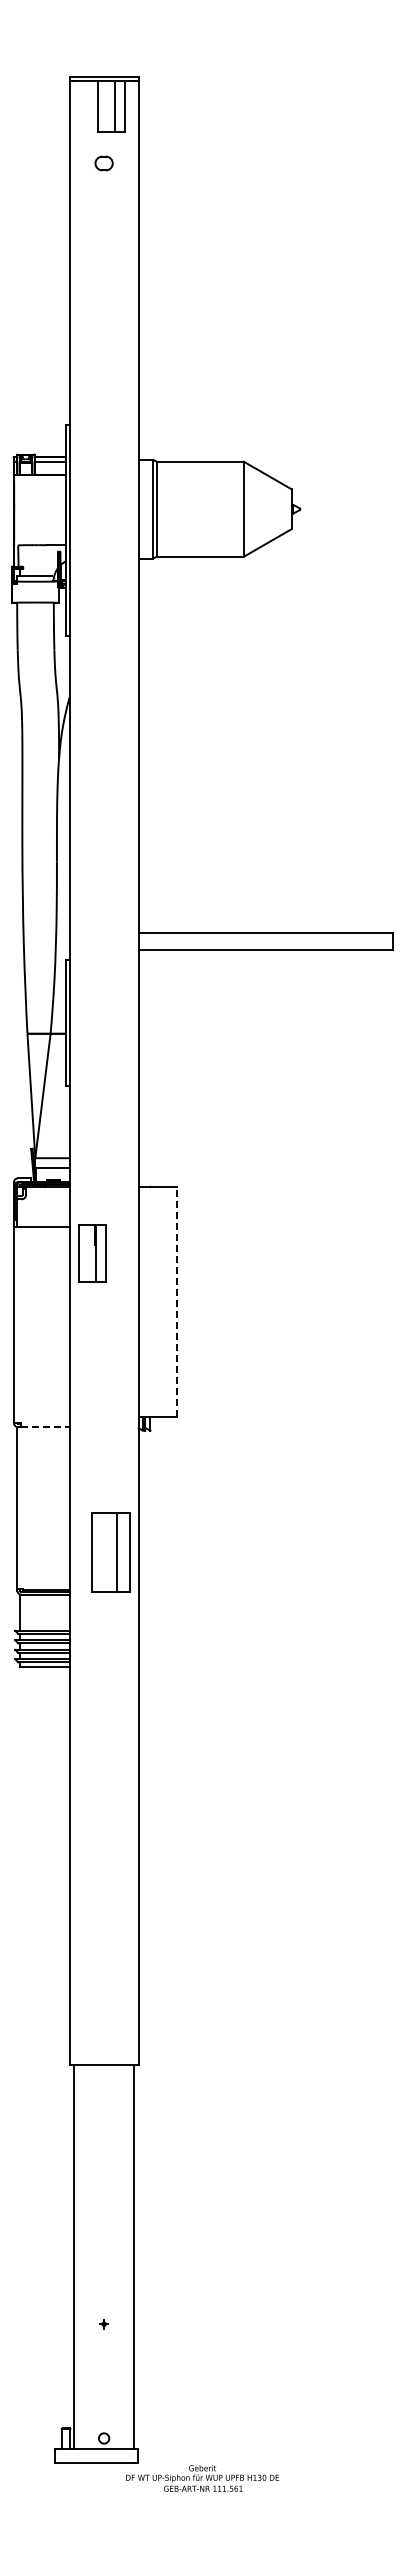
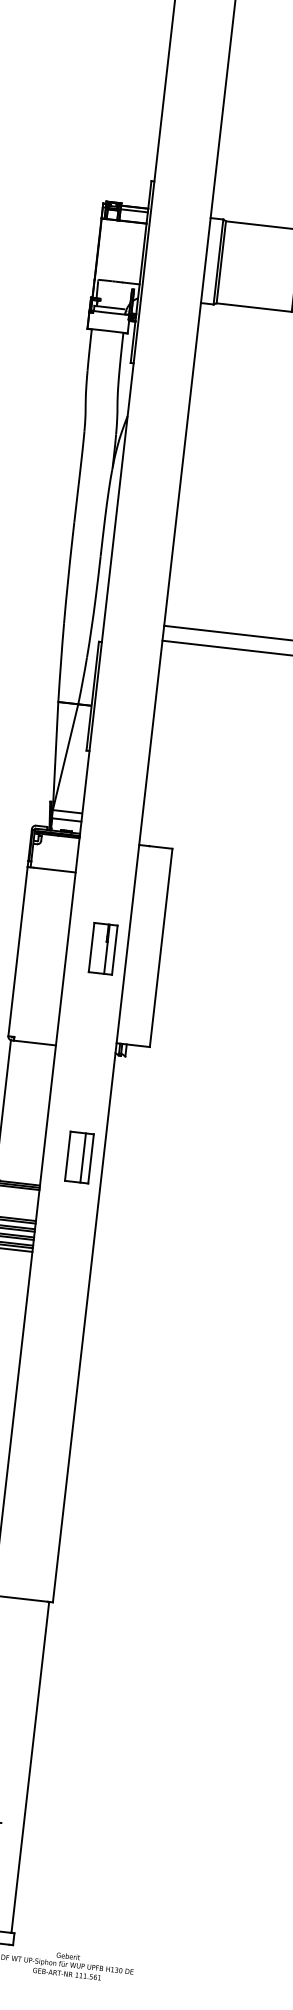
part: (92, 1253) -> (103, 948), moved
line: (177, 1301) -> (161, 947), dashed -> solid
line: (45, 1427) -> (35, 1043), dashed -> solid
part: (111, 1552) -> (79, 1157), size x0.71

